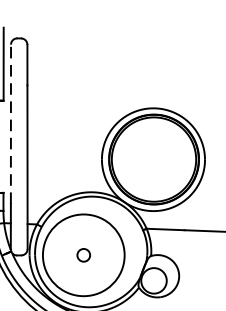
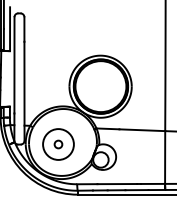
line: (11, 122) -> (14, 64), dashed -> solid
circle: (83, 255) -> (58, 144), size x0.62

